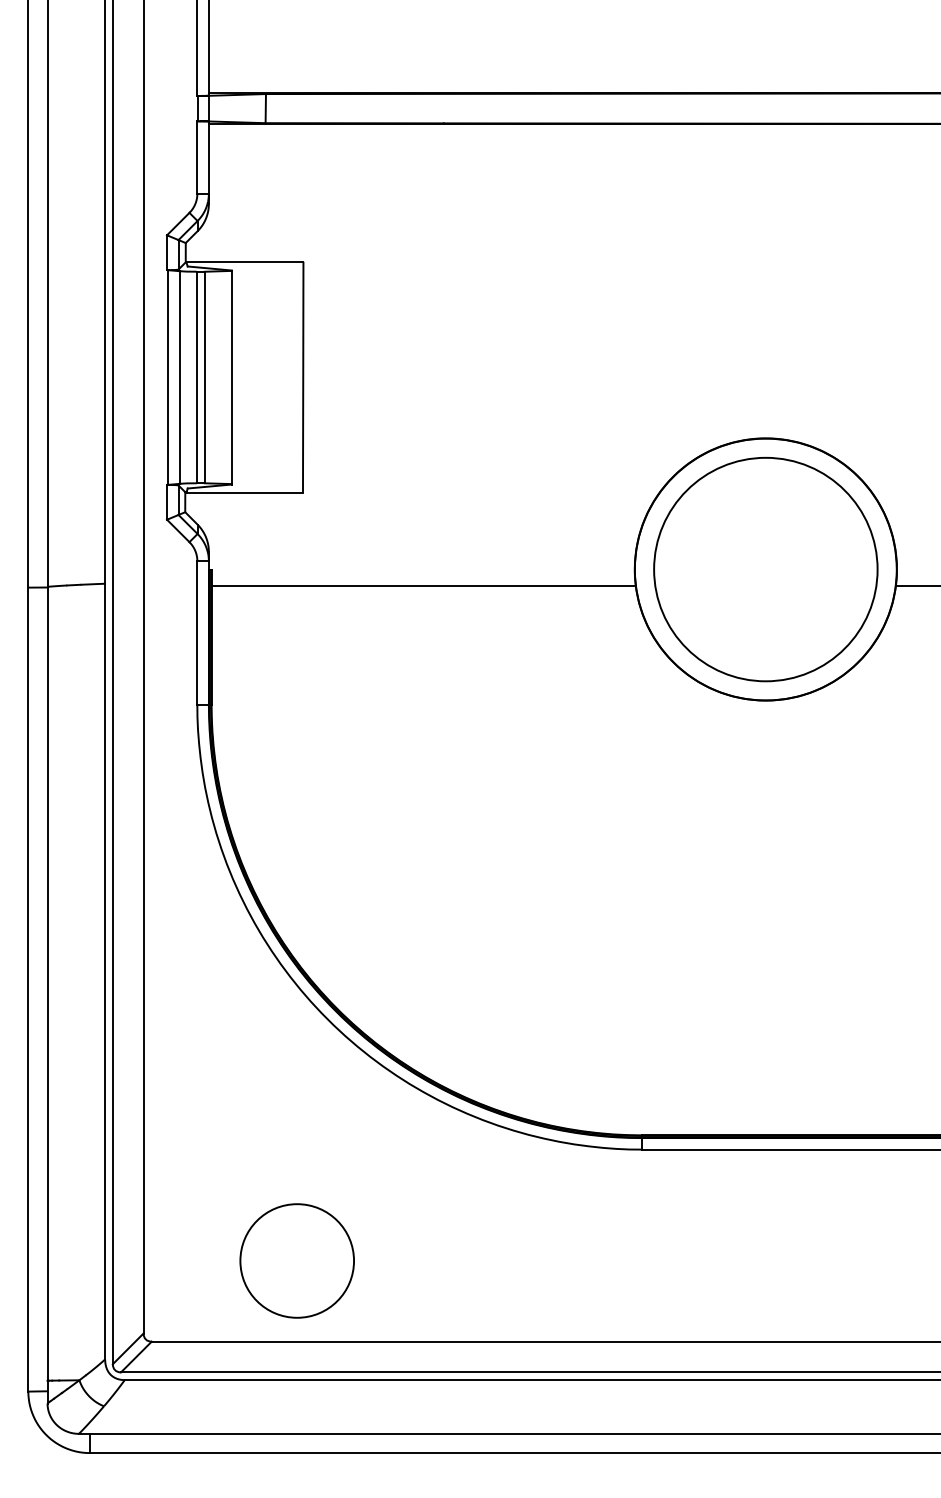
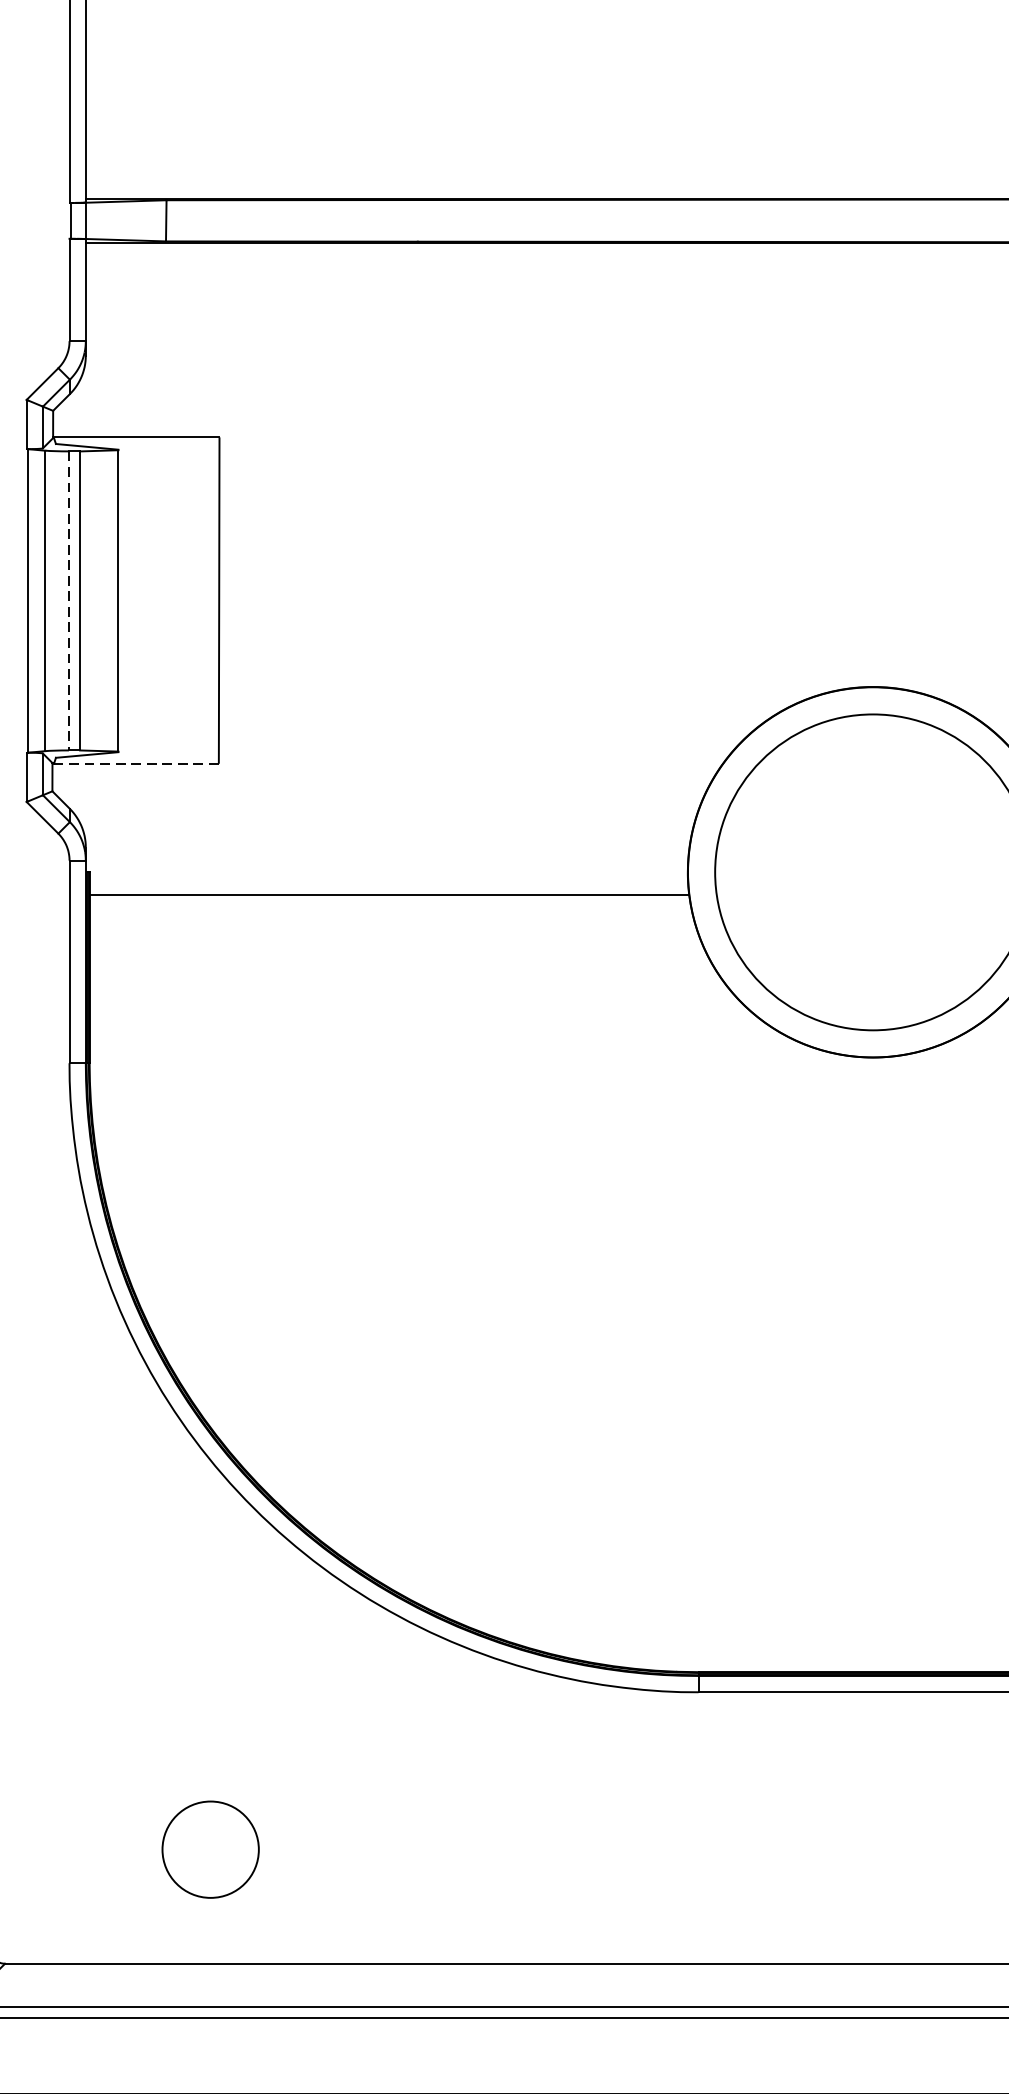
line: (196, 377) -> (68, 600), solid -> dashed
line: (244, 492) -> (136, 763), solid -> dashed
circle: (297, 1260) -> (211, 1849), size x0.6

